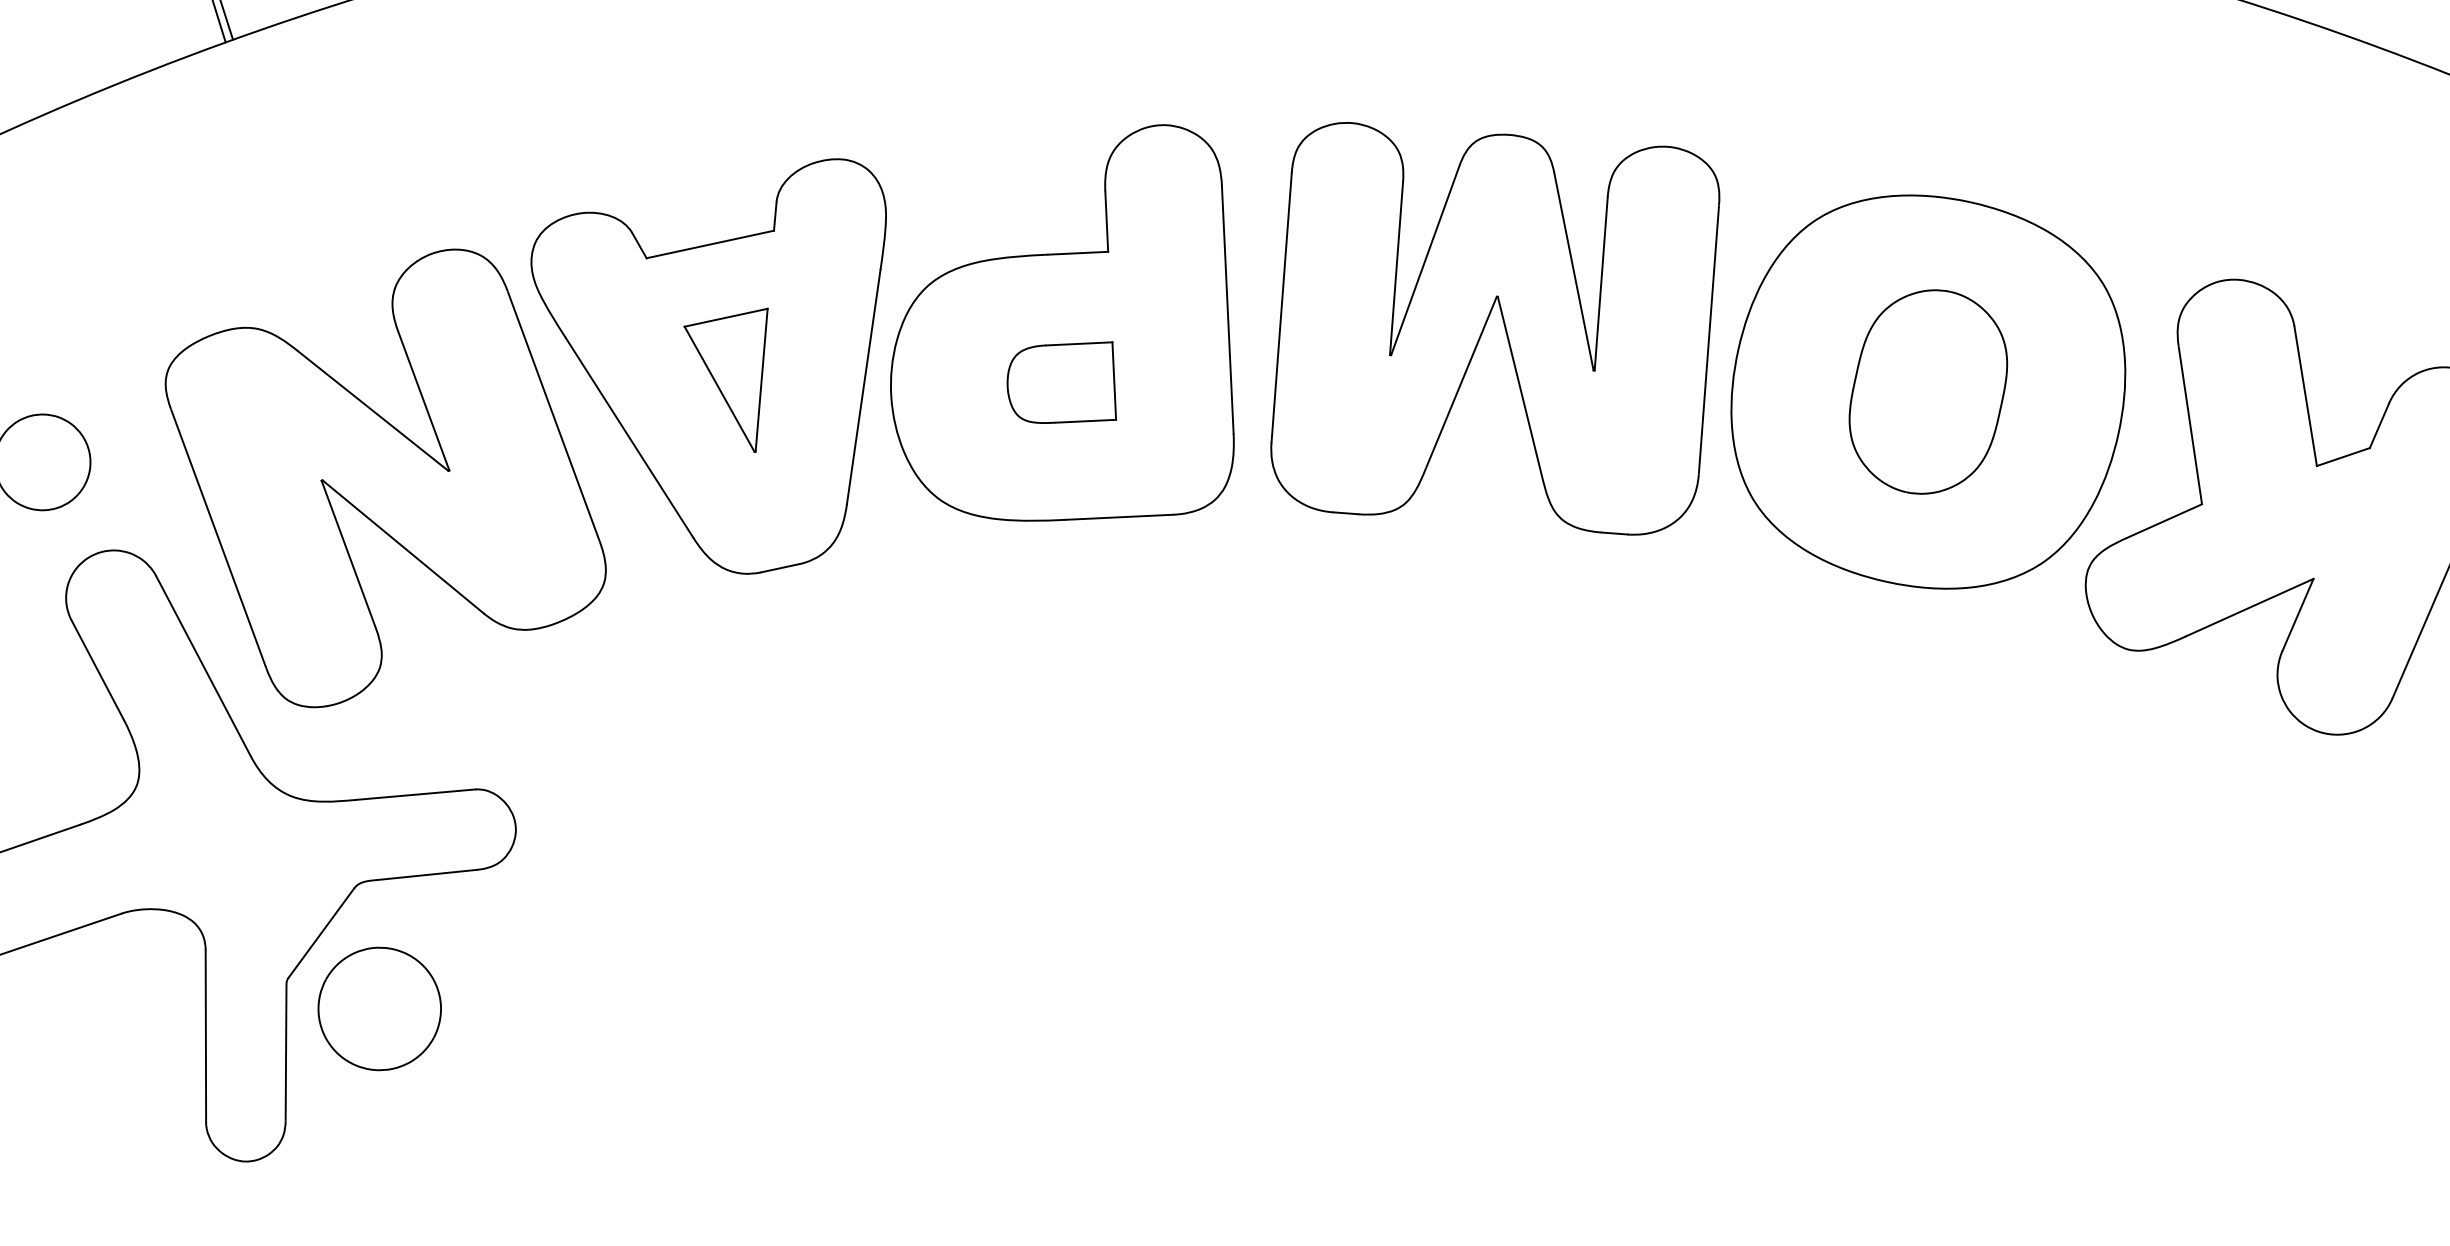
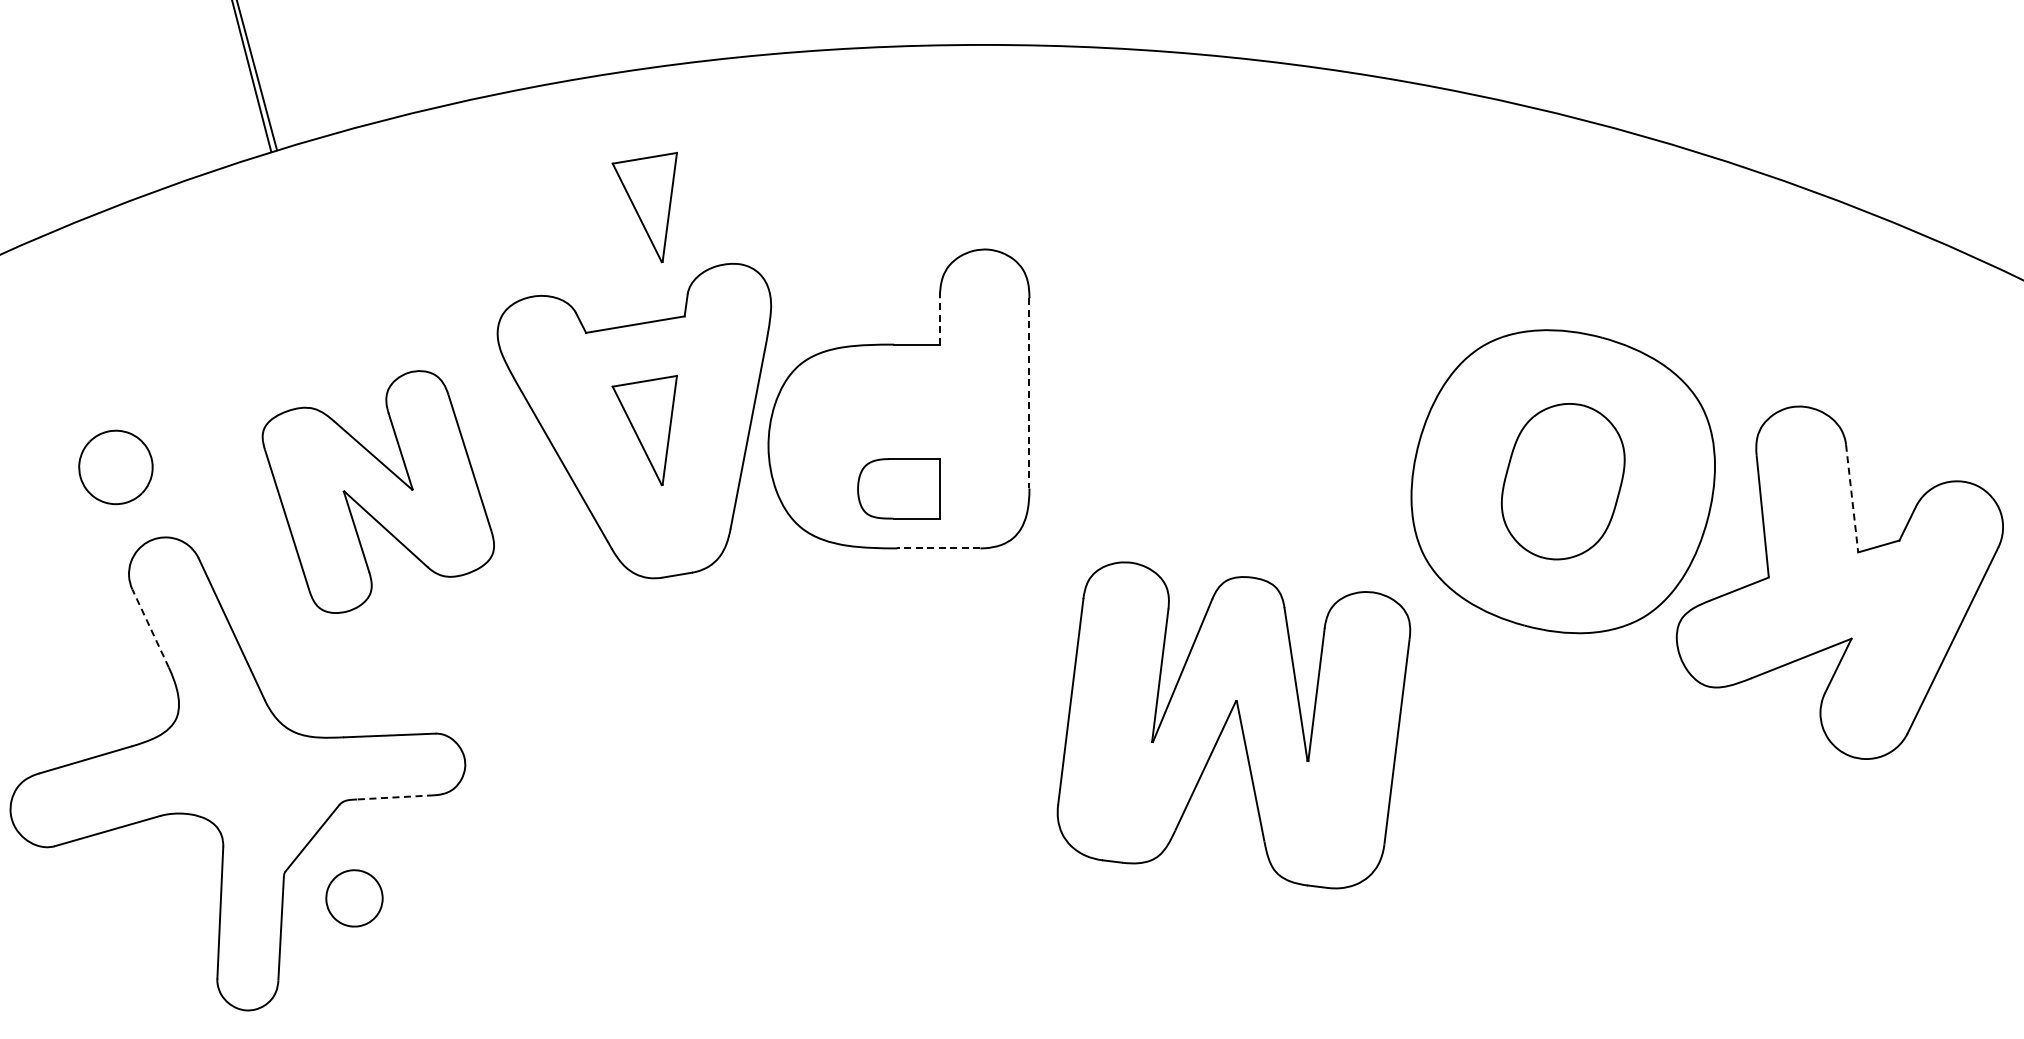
part: (715, 91) -> (644, 207), added
line: (1106, 220) -> (939, 320), solid -> dashed
line: (1227, 309) -> (1029, 393), solid -> dashed
part: (1504, 328) -> (1240, 725), moved
part: (1060, 383) -> (898, 488), moved
line: (2306, 397) -> (1852, 499), solid -> dashed
part: (386, 477) -> (378, 491), size x0.7
line: (1118, 517) -> (938, 548), solid -> dashed
line: (97, 670) -> (150, 628), solid -> dashed
line: (426, 875) -> (395, 797), solid -> dashed
part: (379, 1009) -> (354, 898), size x0.6

